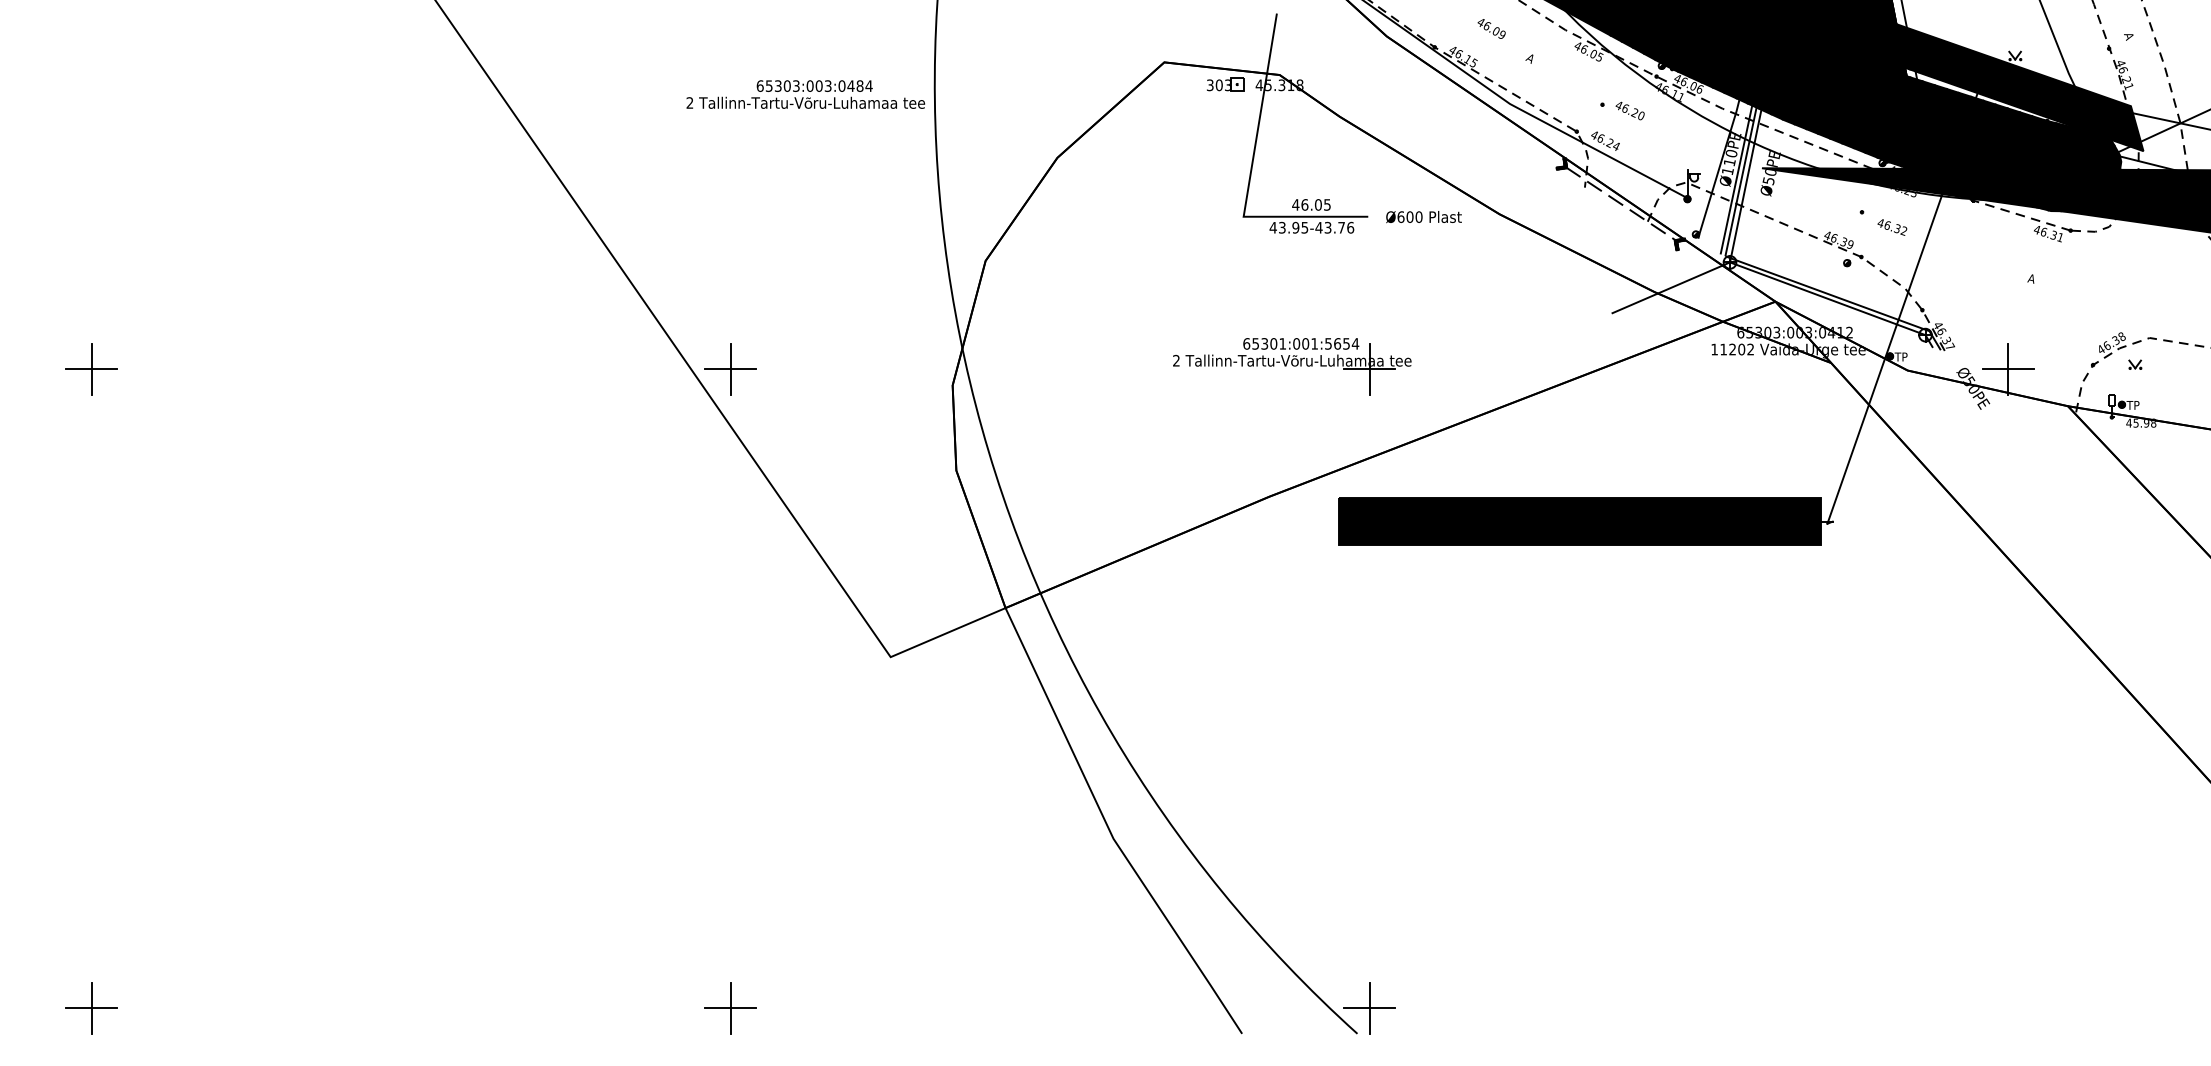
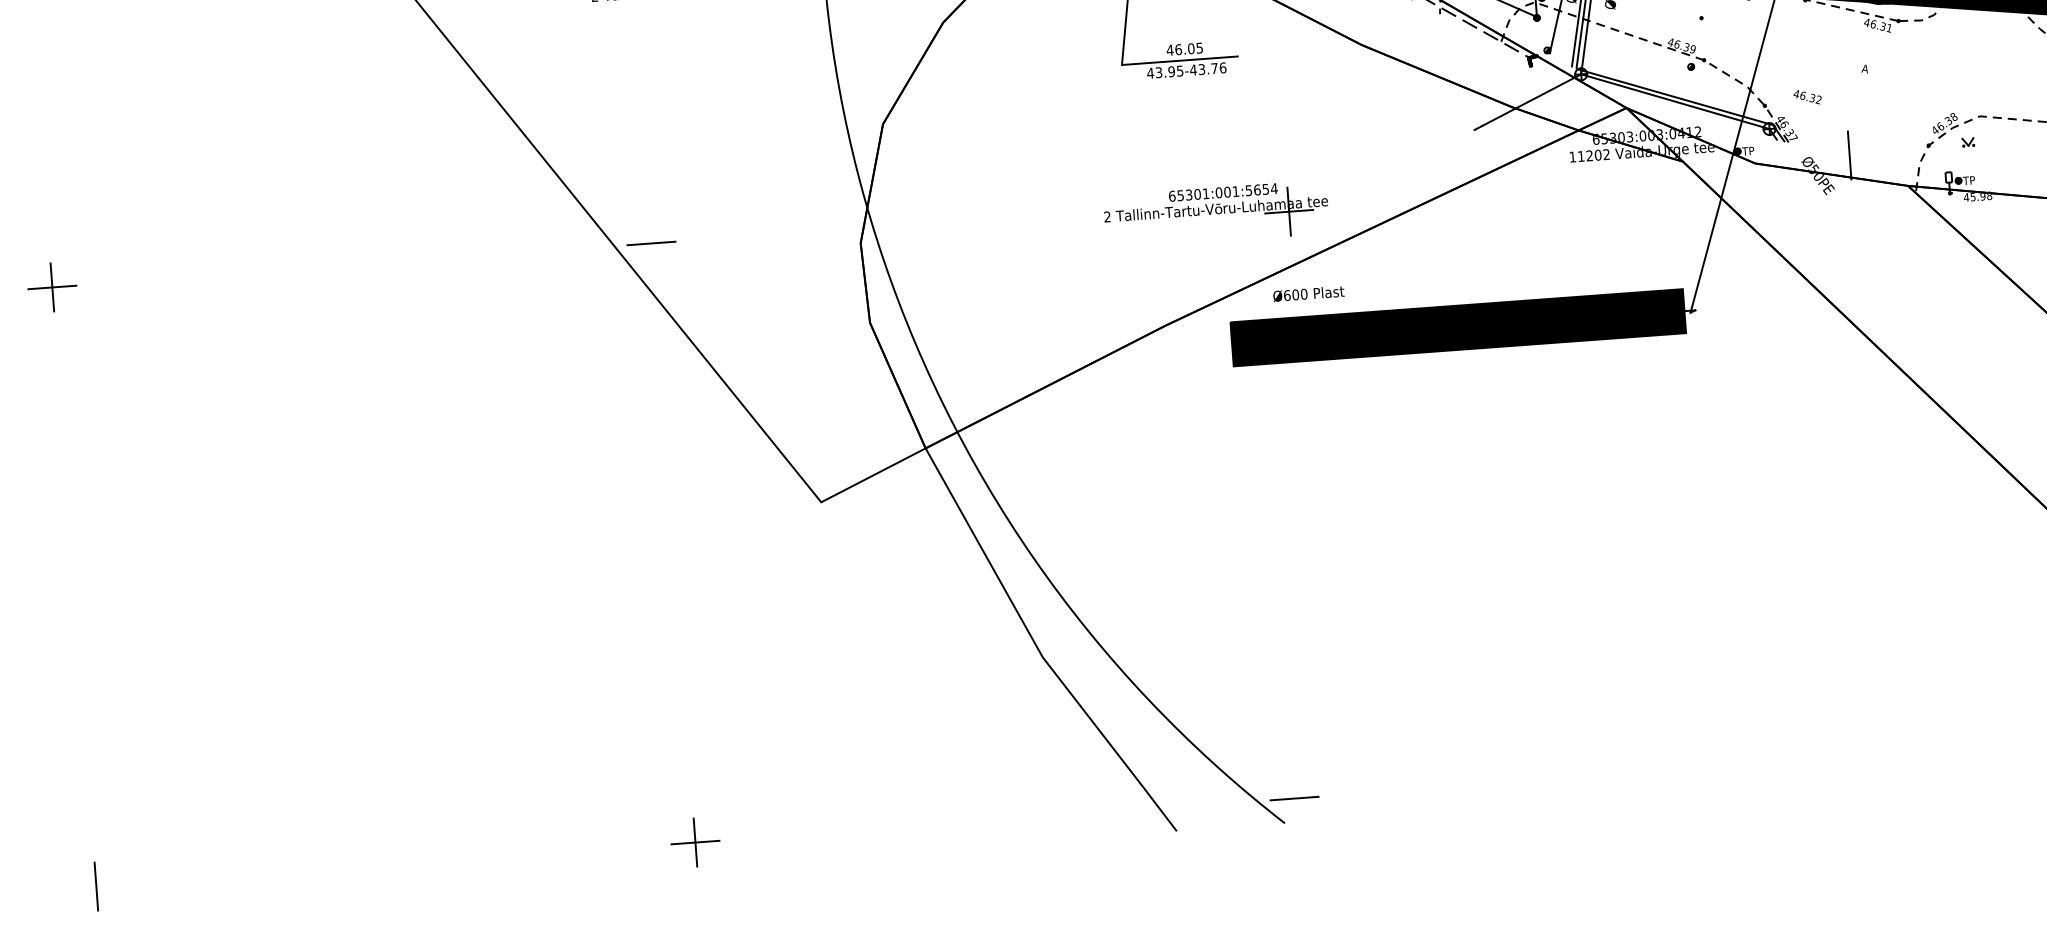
text: (1423, 217) -> (1308, 294), moved
text: (1892, 227) -> (1807, 97), moved
part: (1292, 366) -> (1216, 214), moved
line: (730, 368) -> (651, 242), removed
line: (2007, 369) -> (1848, 155), removed
line: (1369, 1007) -> (1294, 797), removed
line: (91, 1008) -> (96, 886), removed

